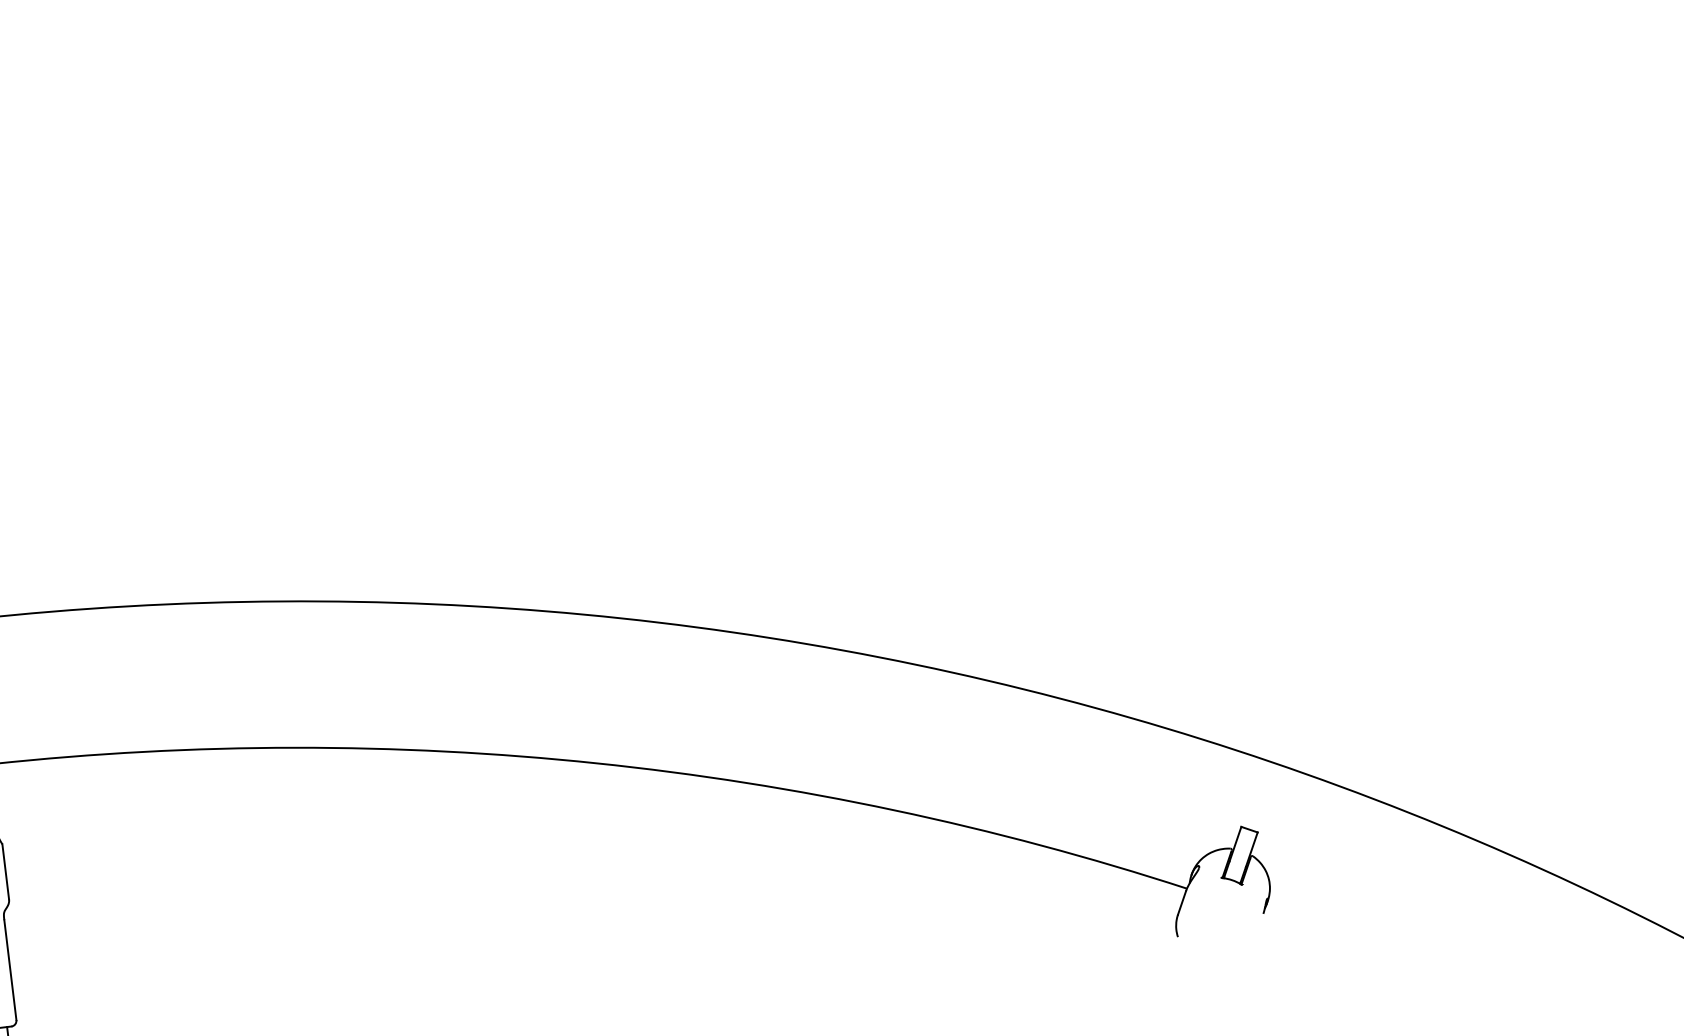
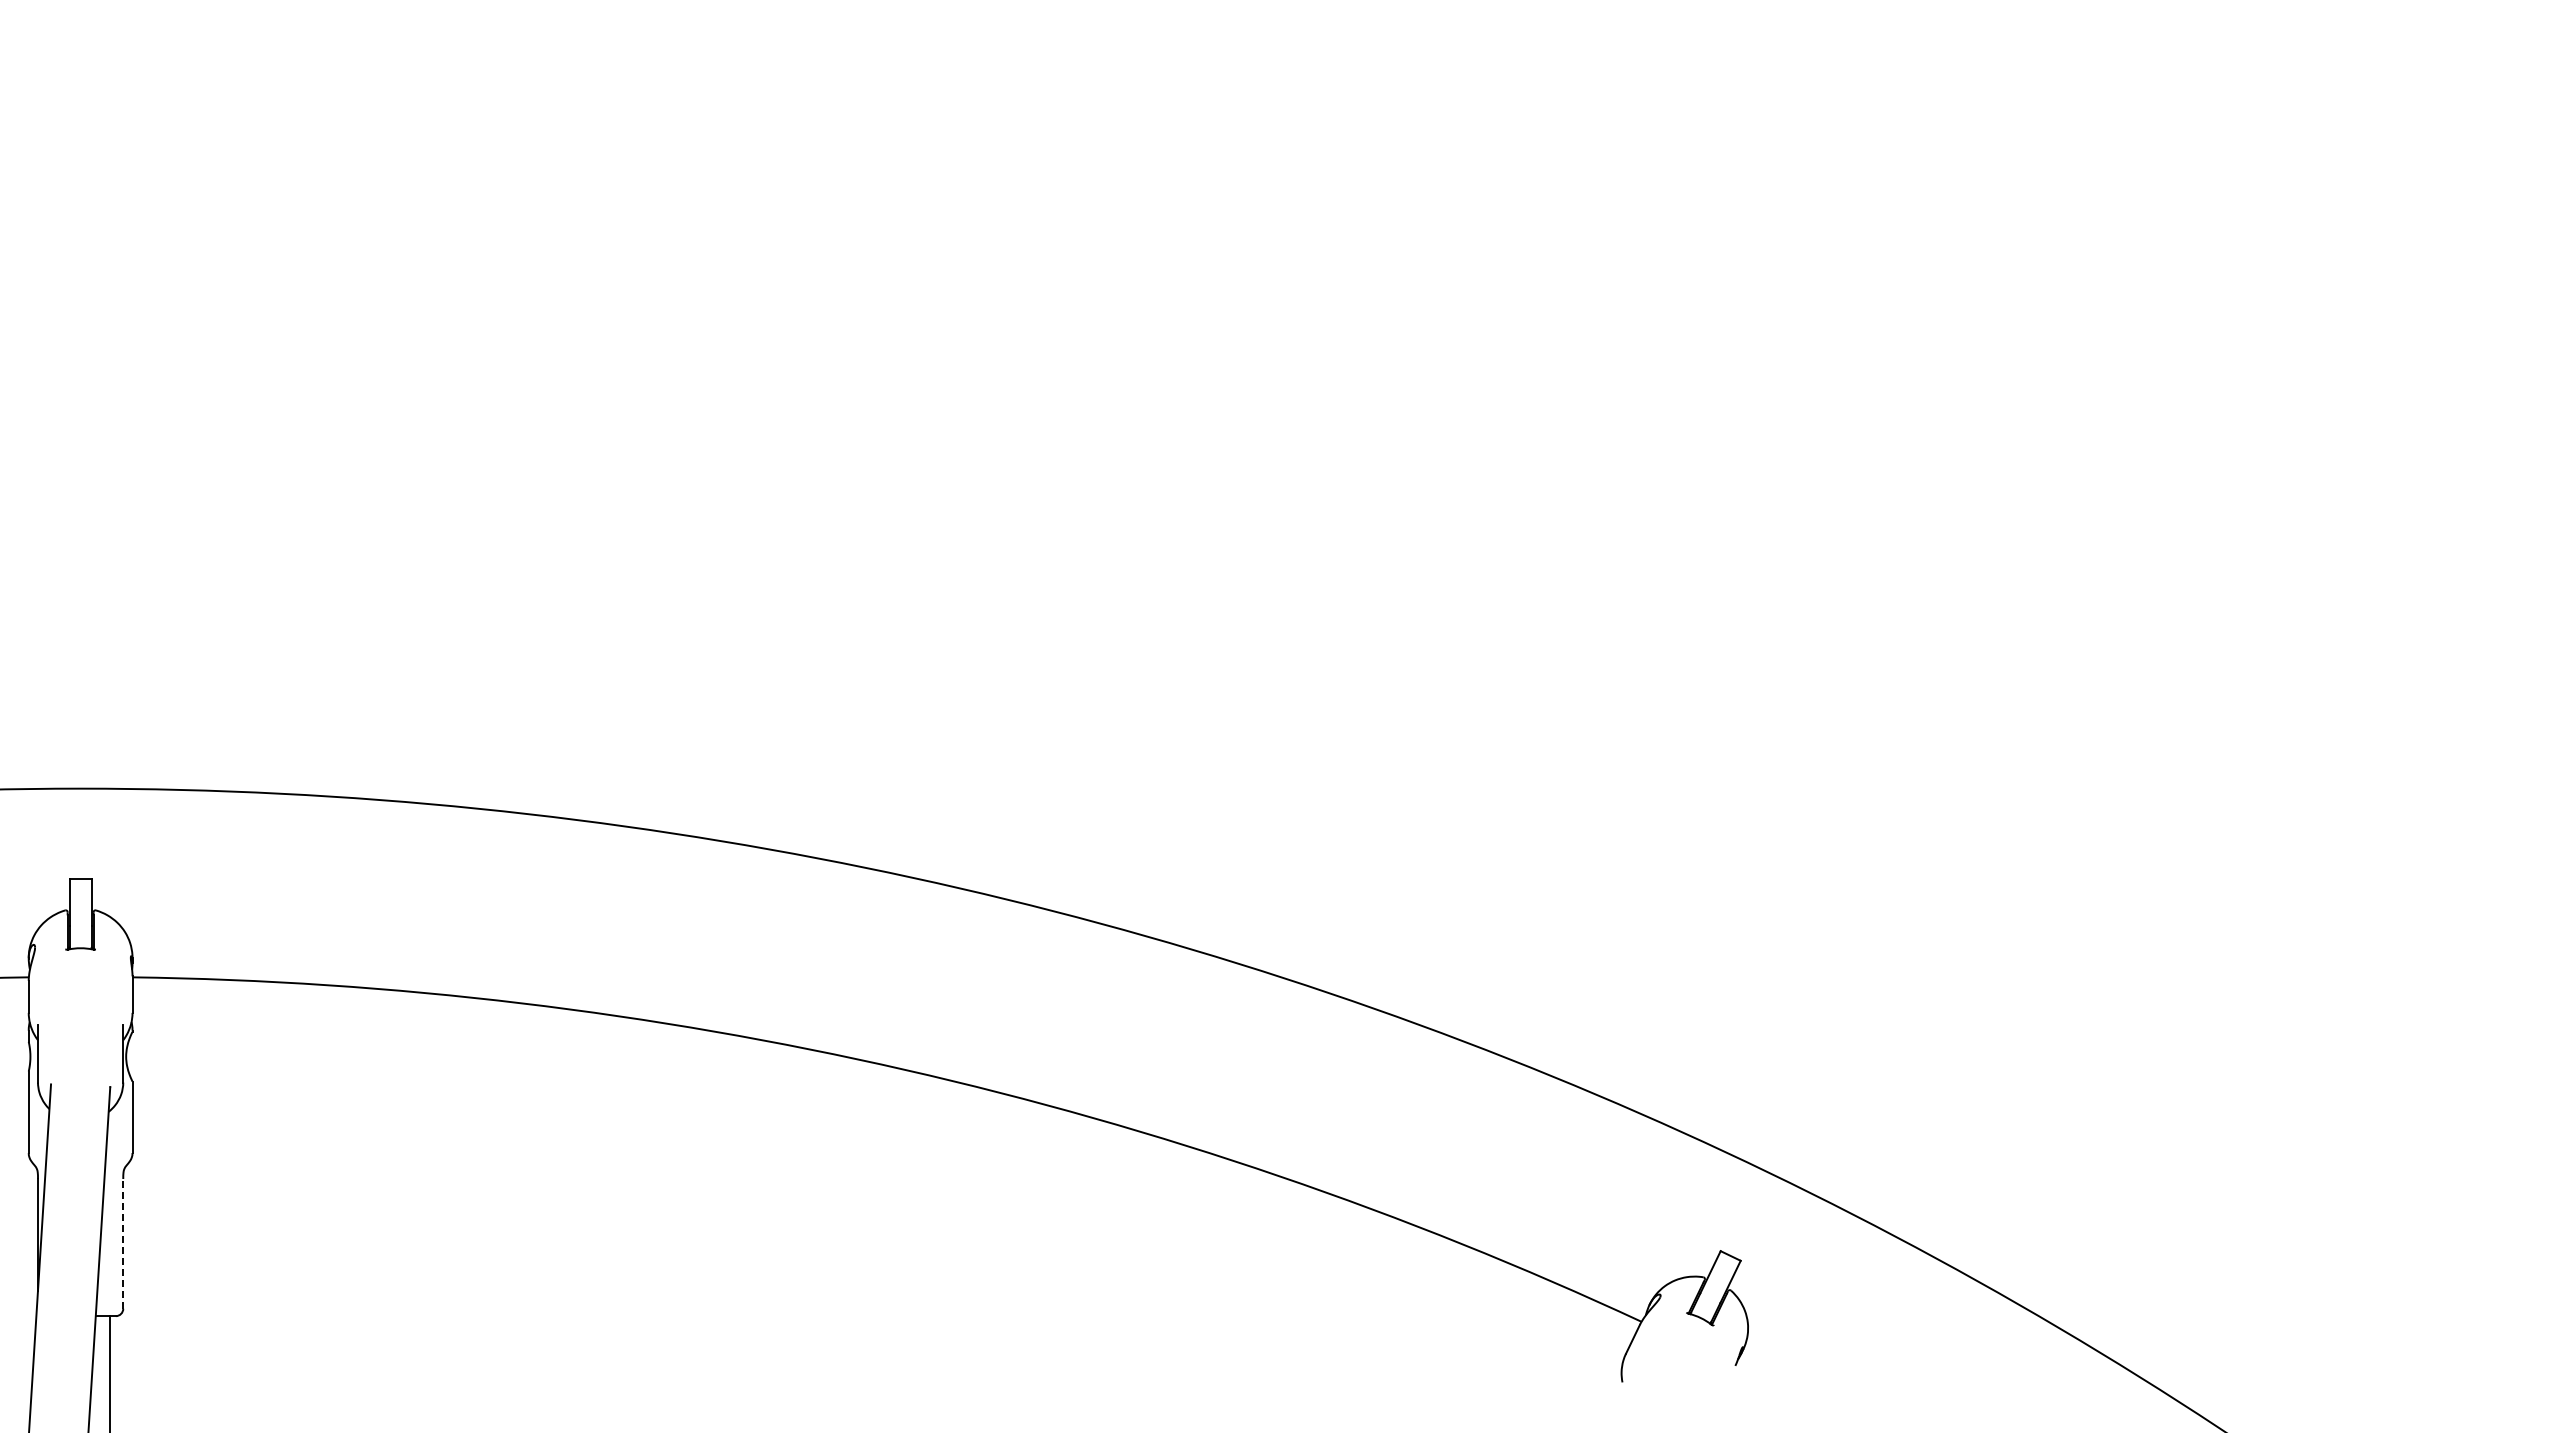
line: (10, 969) -> (123, 1243), solid -> dashed

